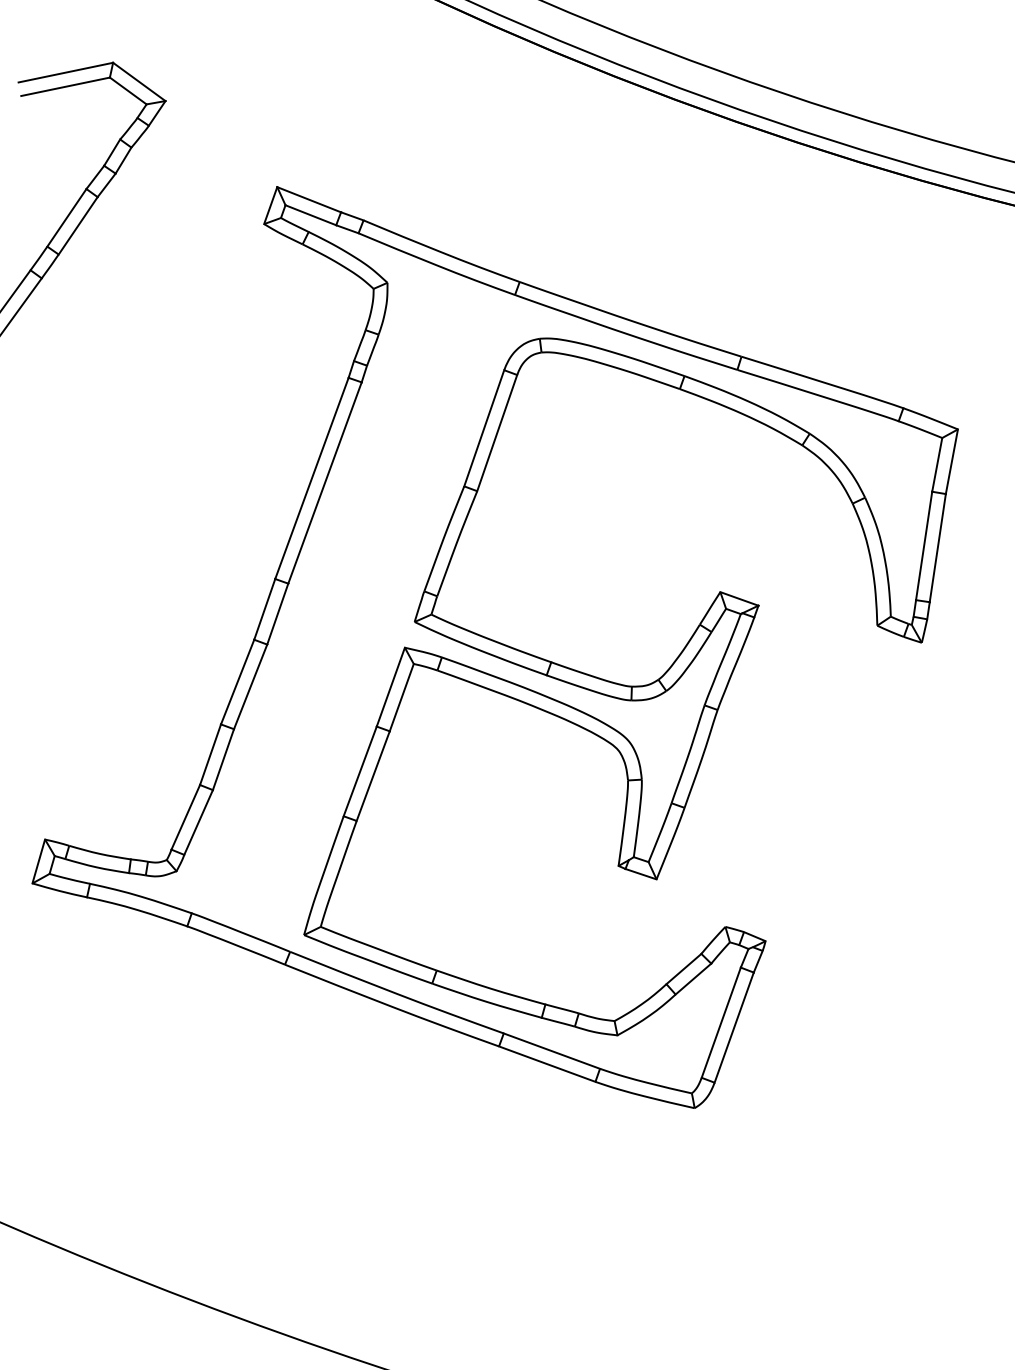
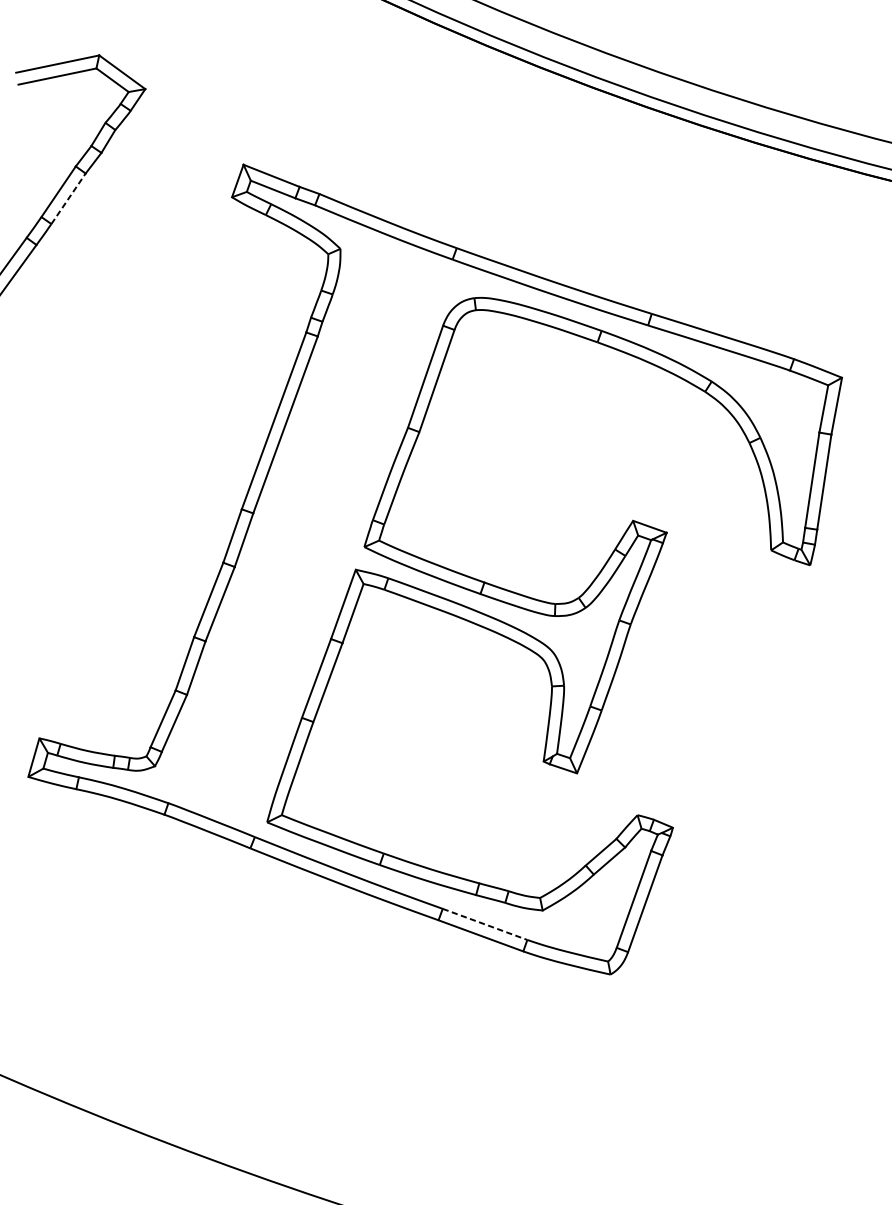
line: (78, 225) -> (68, 198), solid -> dashed
line: (552, 1051) -> (485, 924), solid -> dashed

